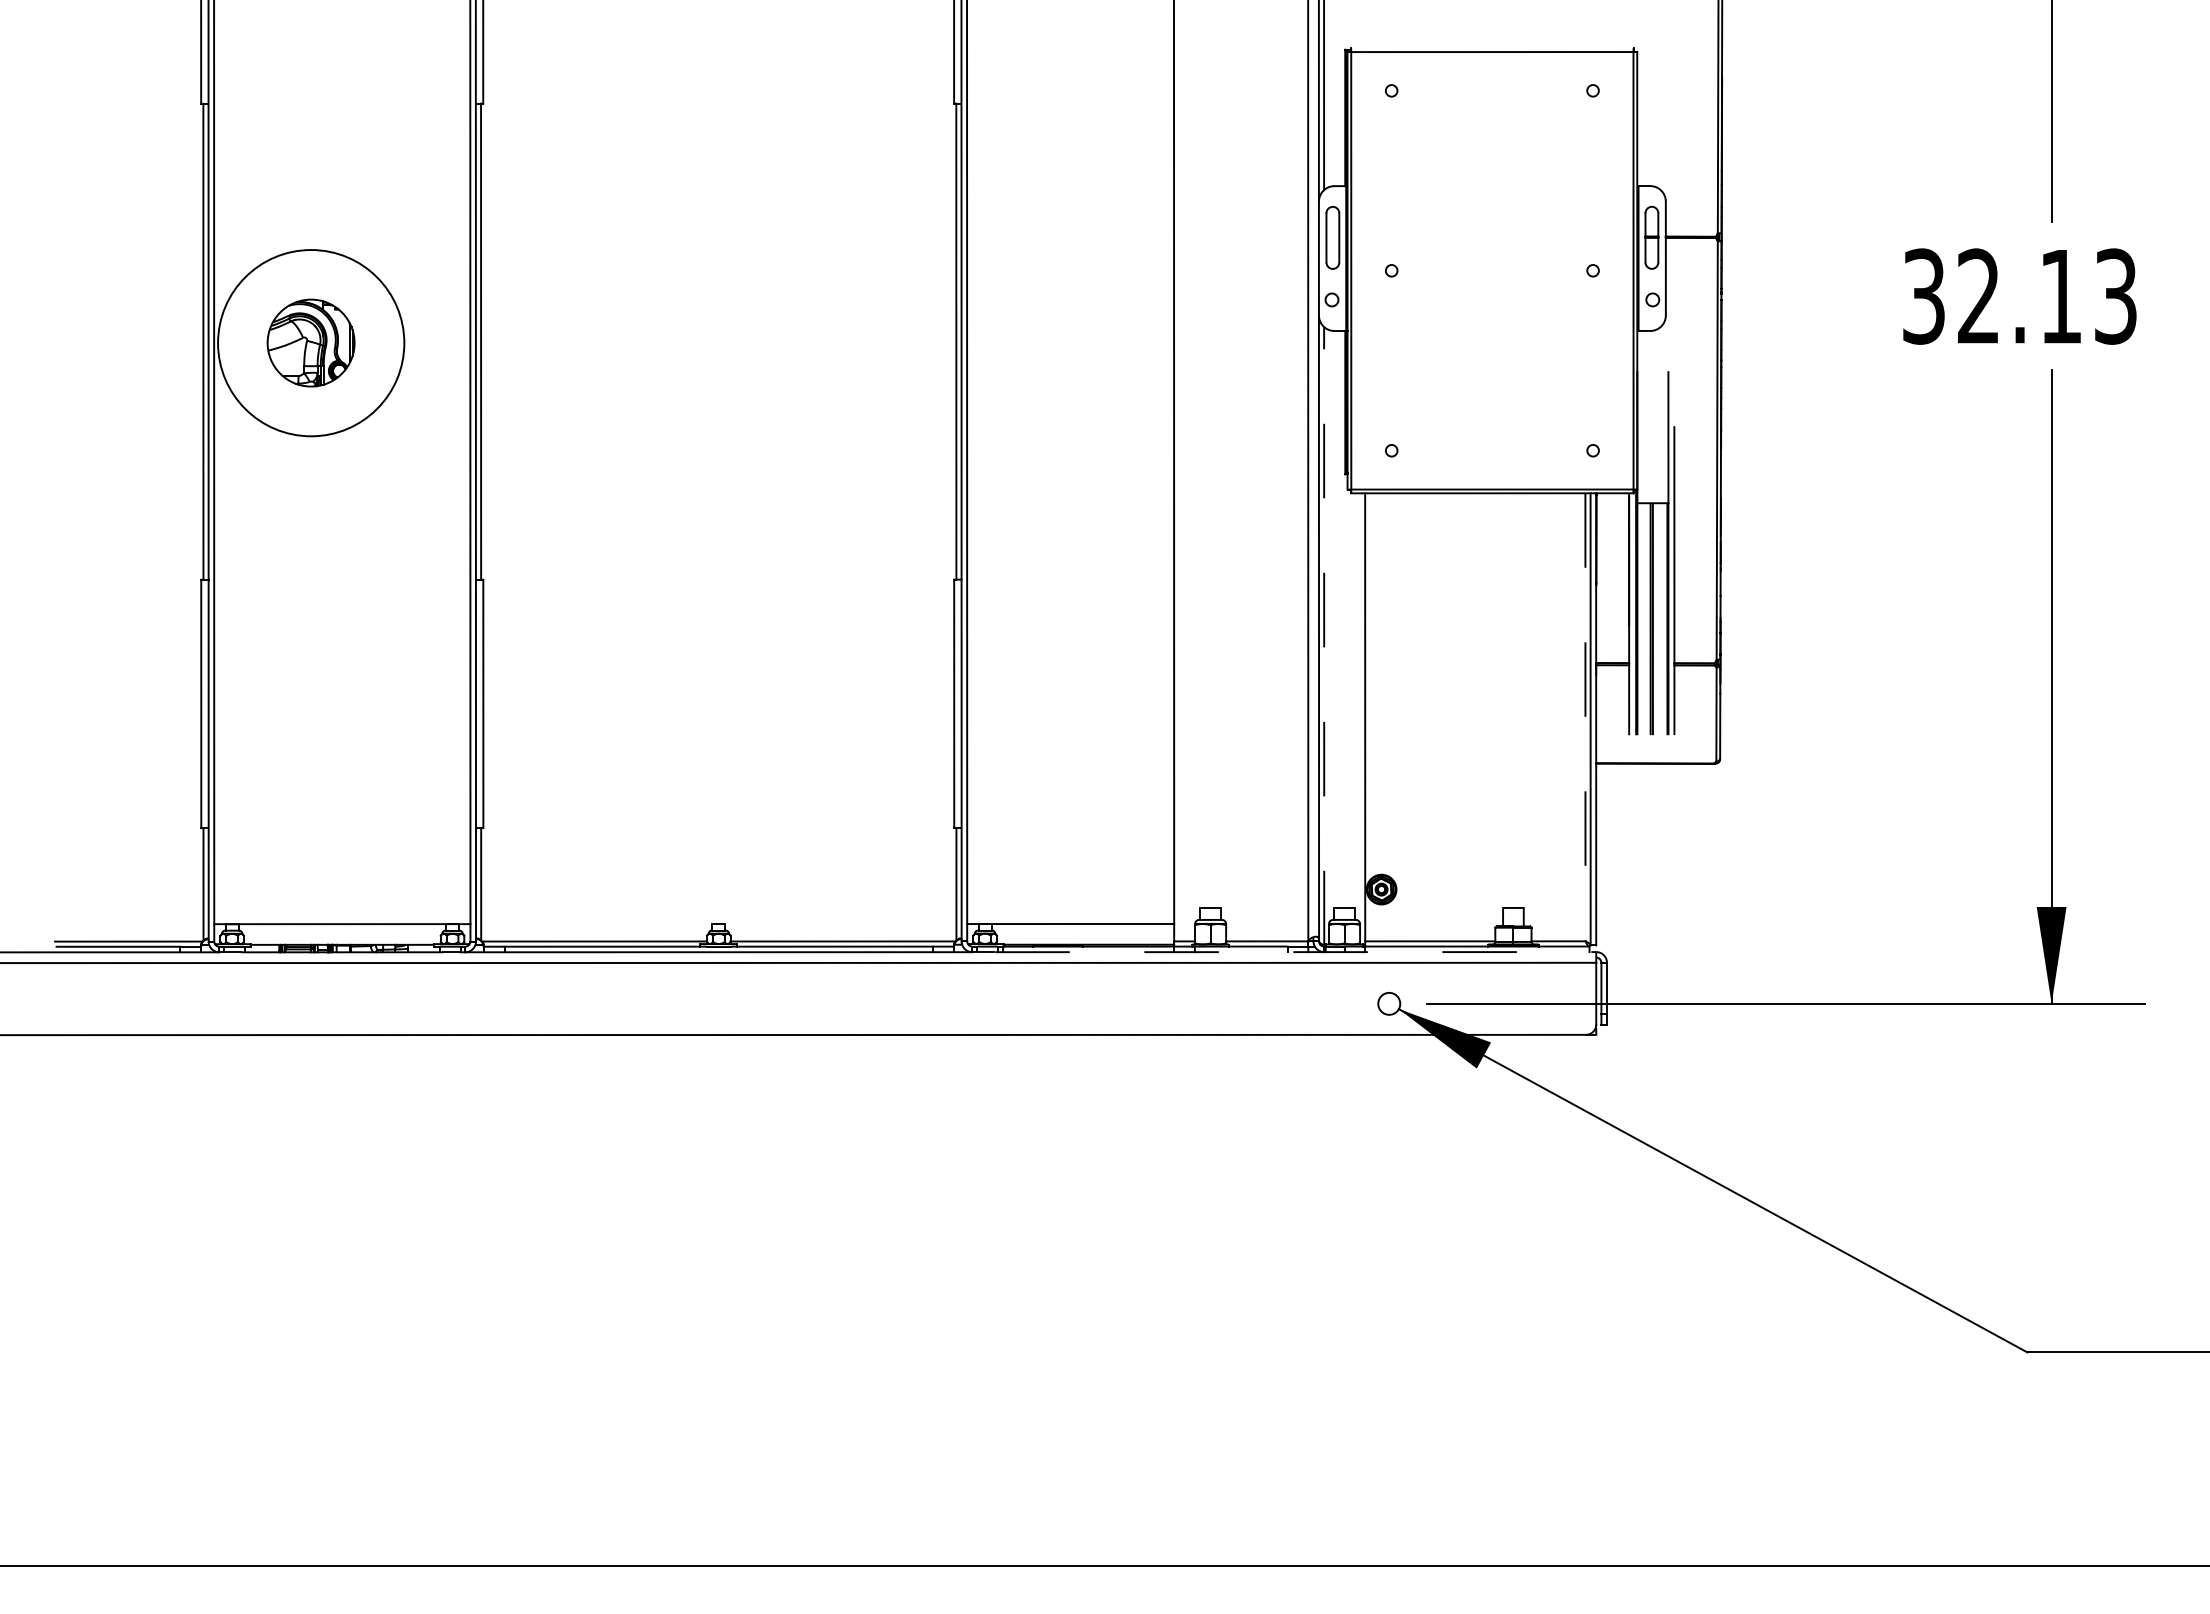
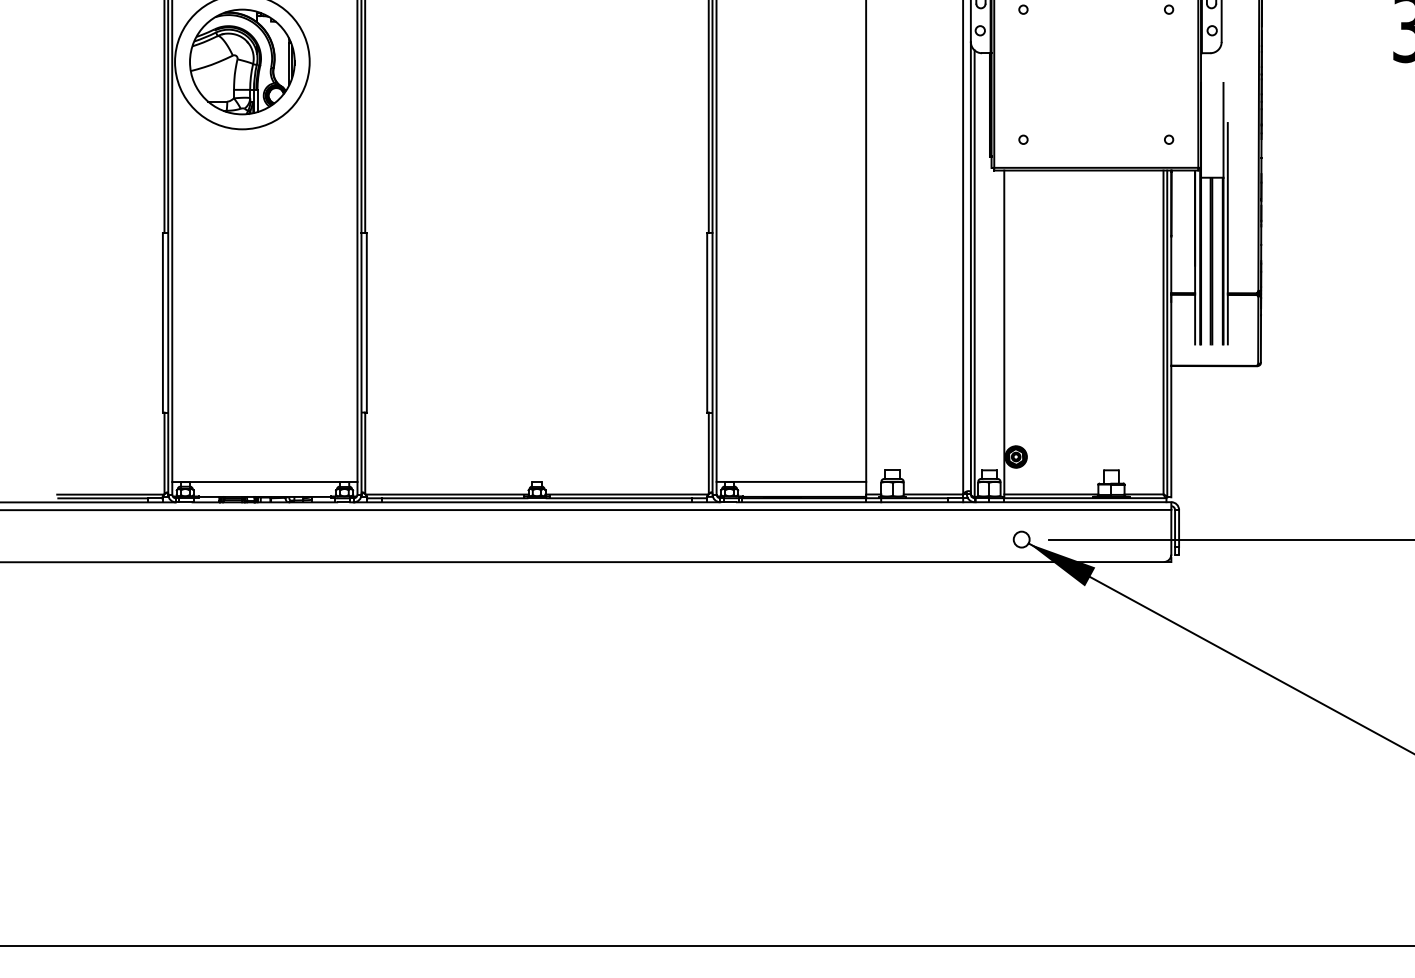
part: (310, 342) -> (241, 61), size x1.67
line: (1324, 635) -> (974, 273), dashed -> solid
line: (1585, 717) -> (1163, 332), dashed -> solid
line: (1296, 952) -> (954, 502), dashed -> solid

